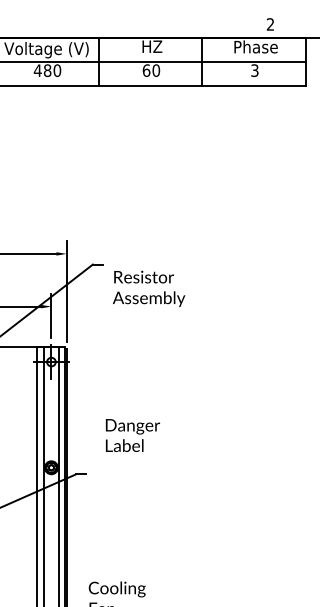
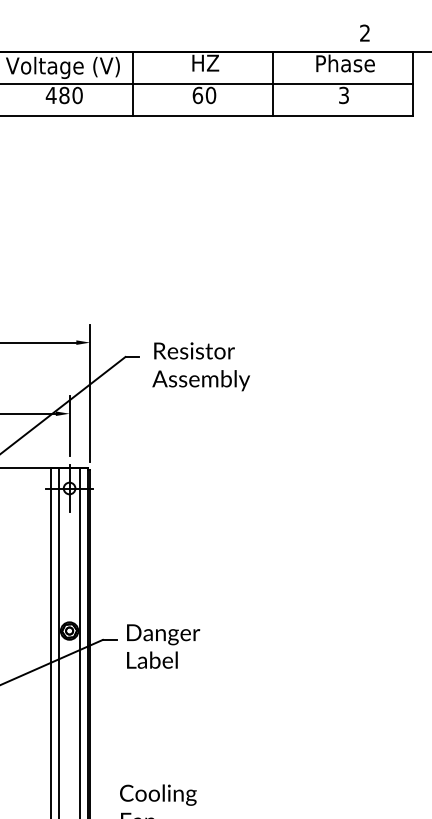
text: (149, 288) -> (201, 366), moved
text: (132, 435) -> (163, 646), moved

